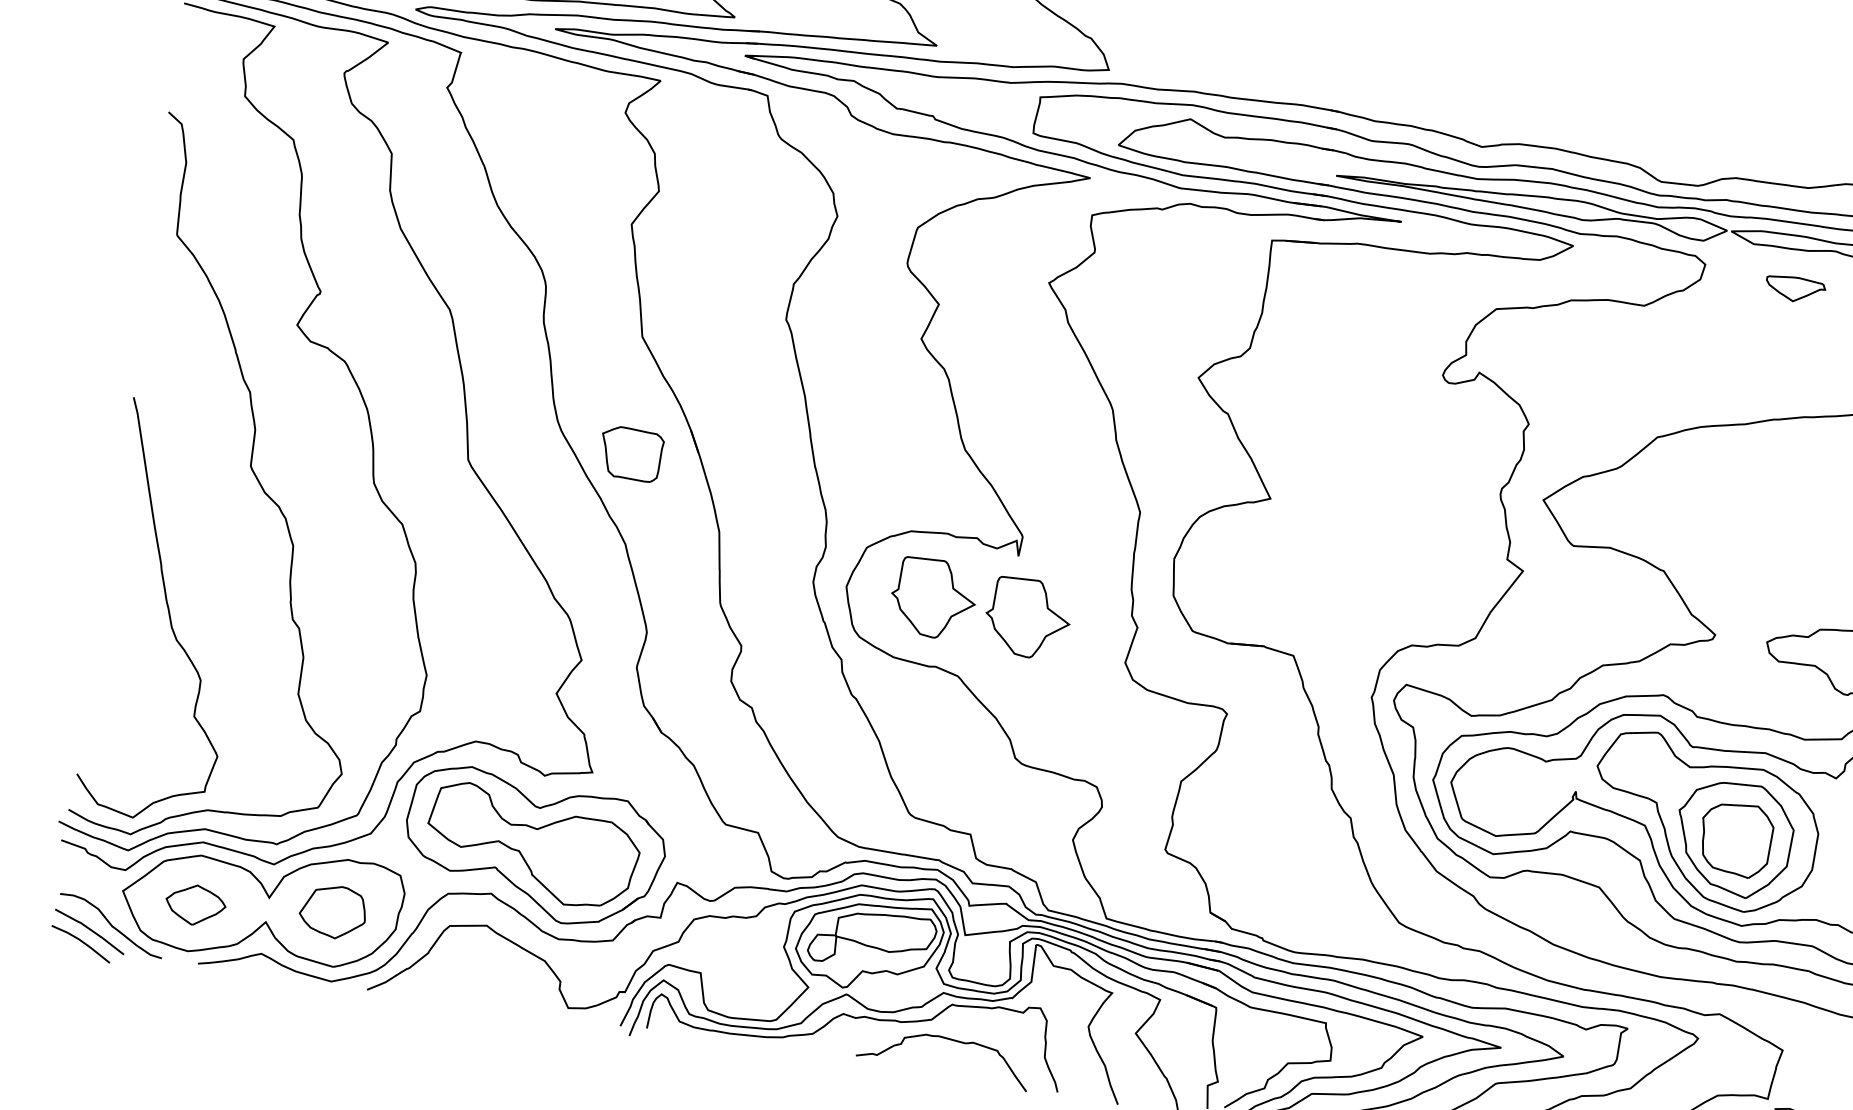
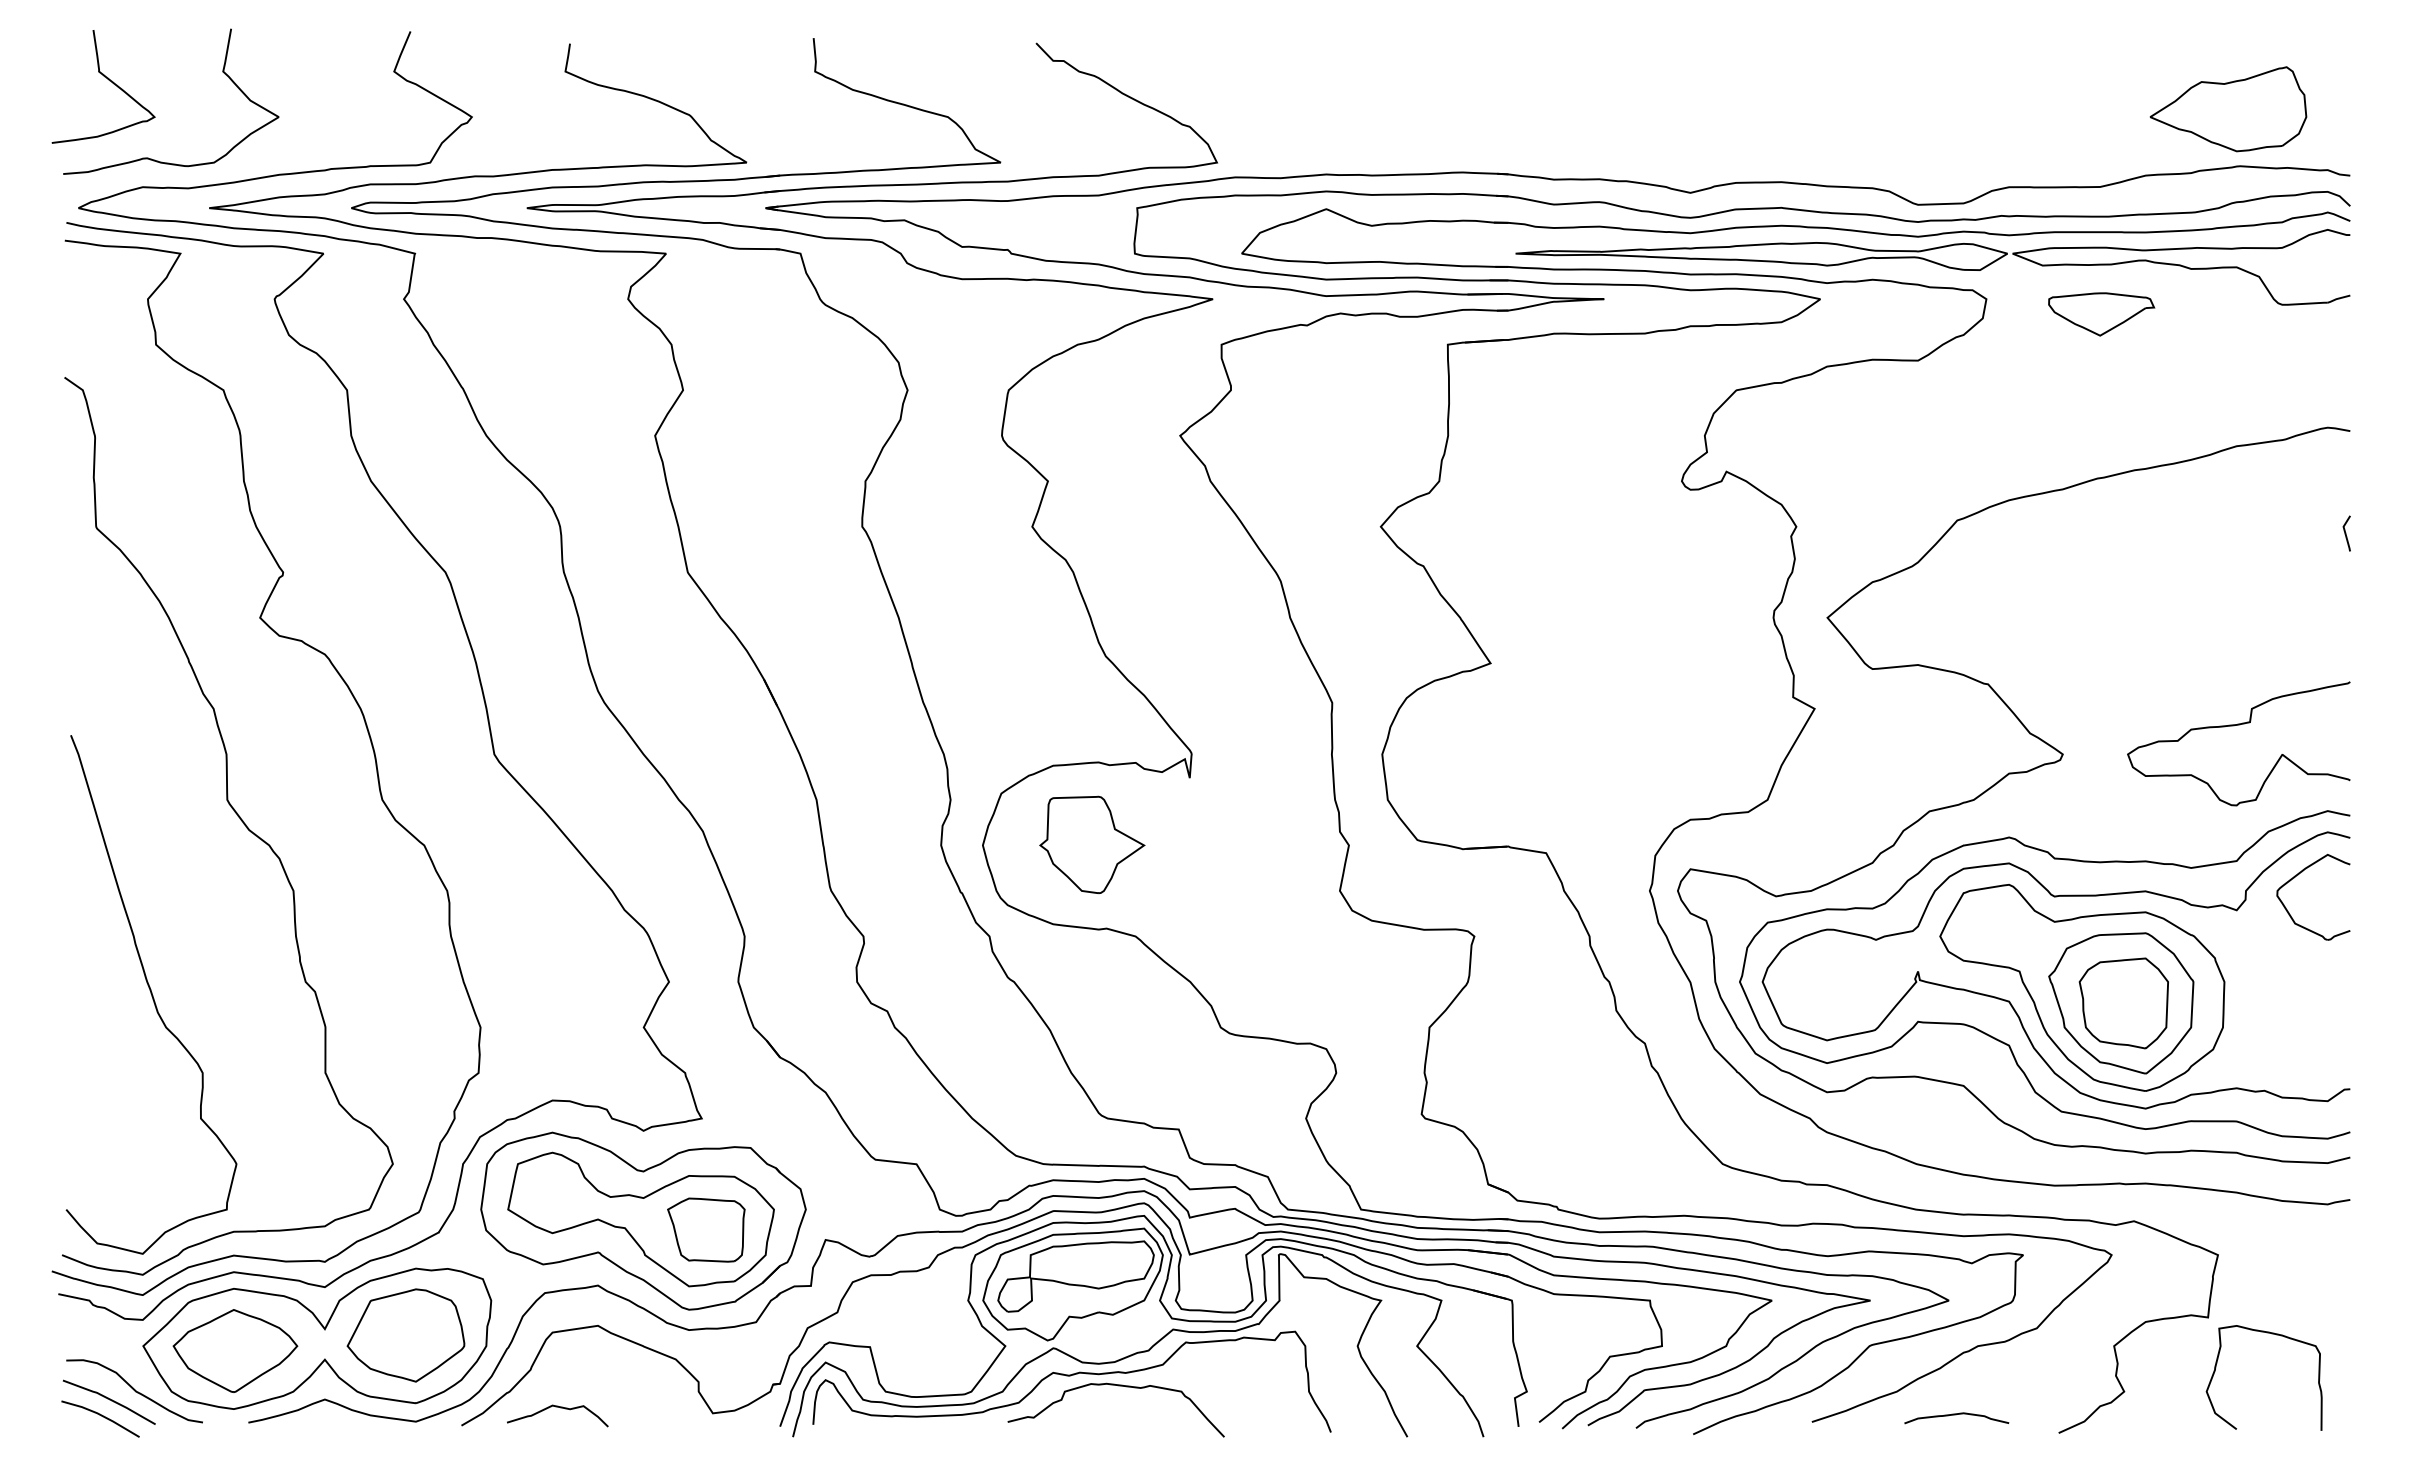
part: (1795, 289) -> (2101, 314), size x1.43
part: (631, 453) -> (706, 1229), moved
part: (1028, 618) -> (1212, 852), removed
part: (195, 904) -> (235, 1350), size x1.67
part: (332, 911) -> (405, 1335), size x1.43
curve: (447, 987) -> (560, 1408), added
curve: (947, 1039) -> (1118, 1386), moved

